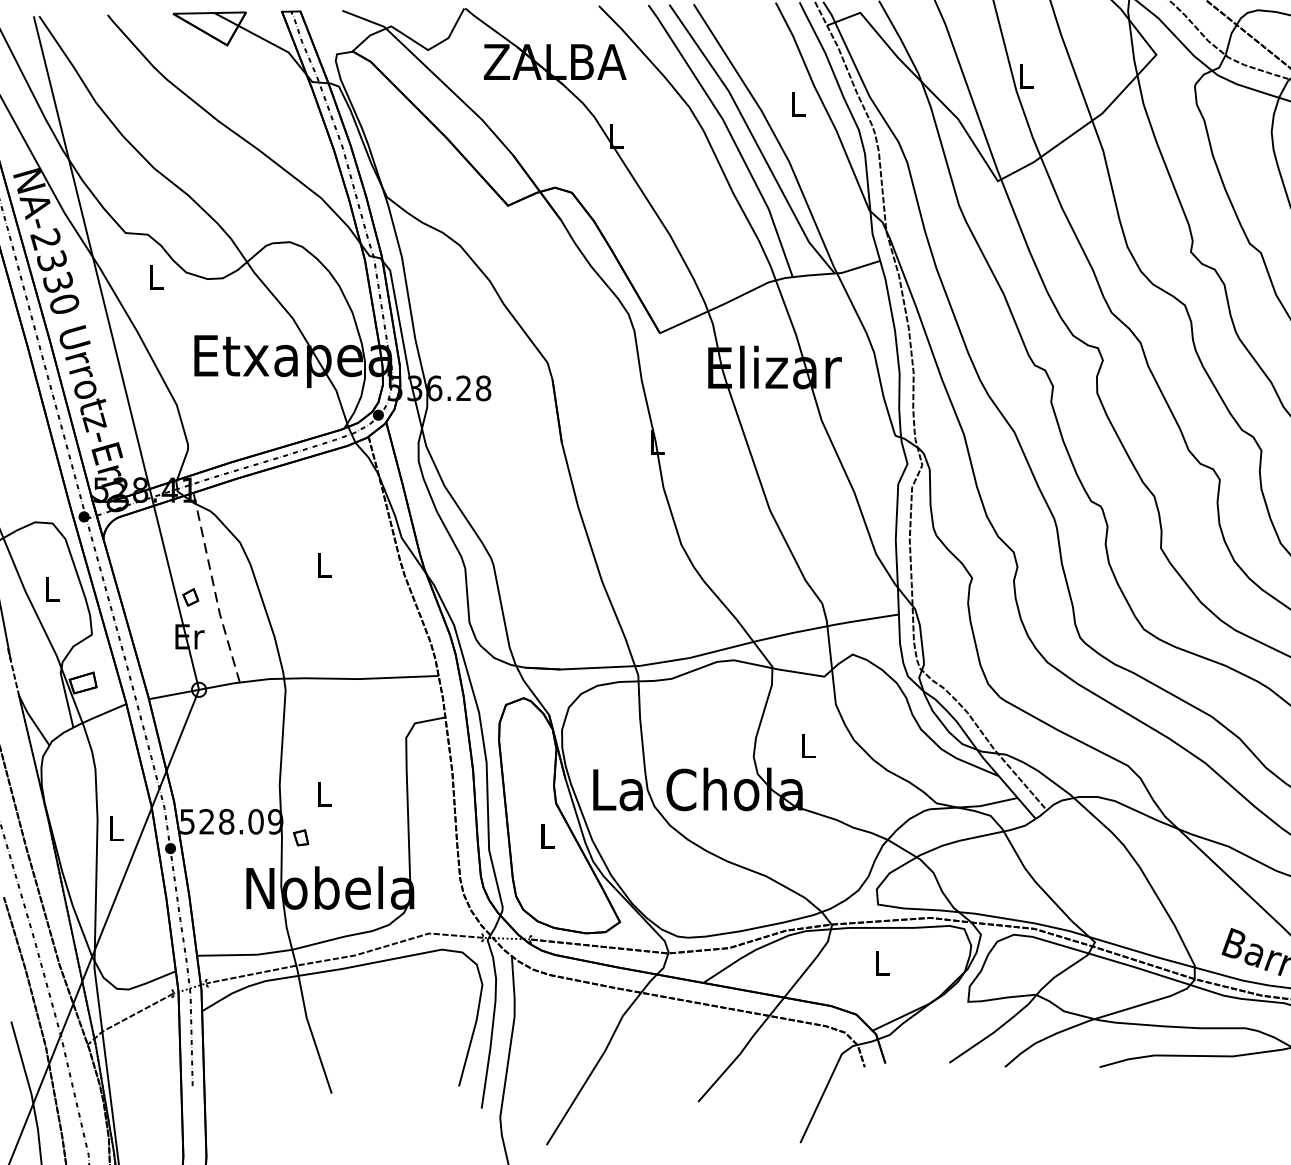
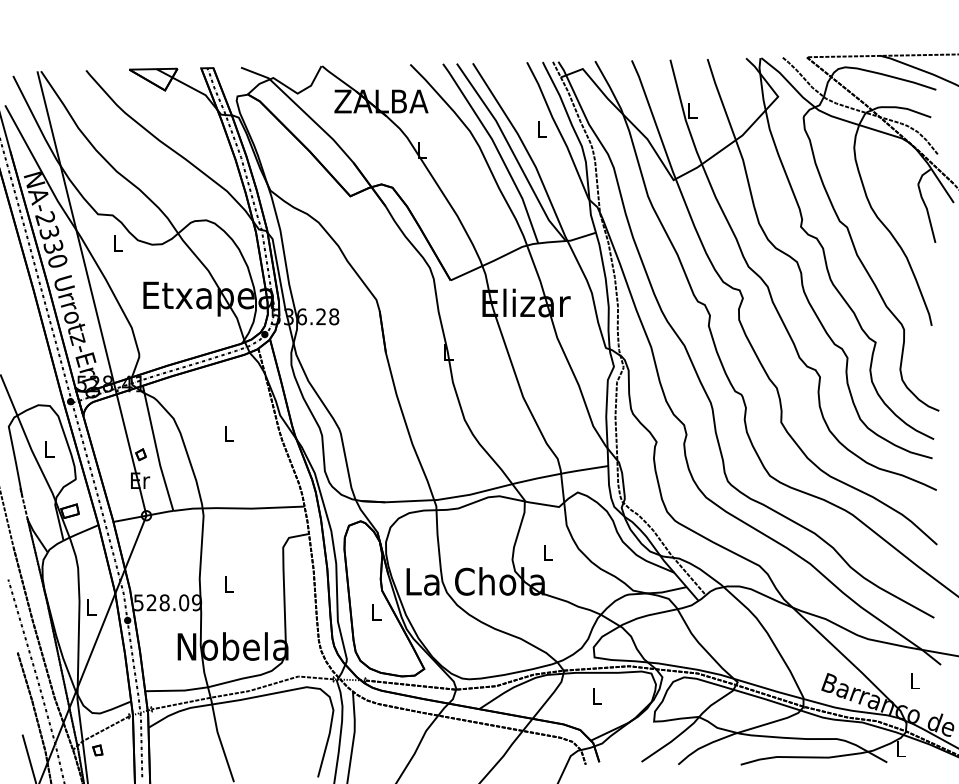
line: (214, 589) -> (156, 449), dashed -> solid
part: (300, 837) -> (97, 750), moved

